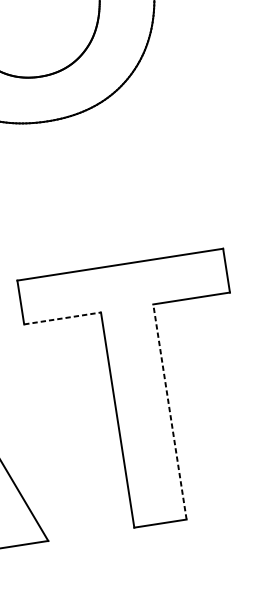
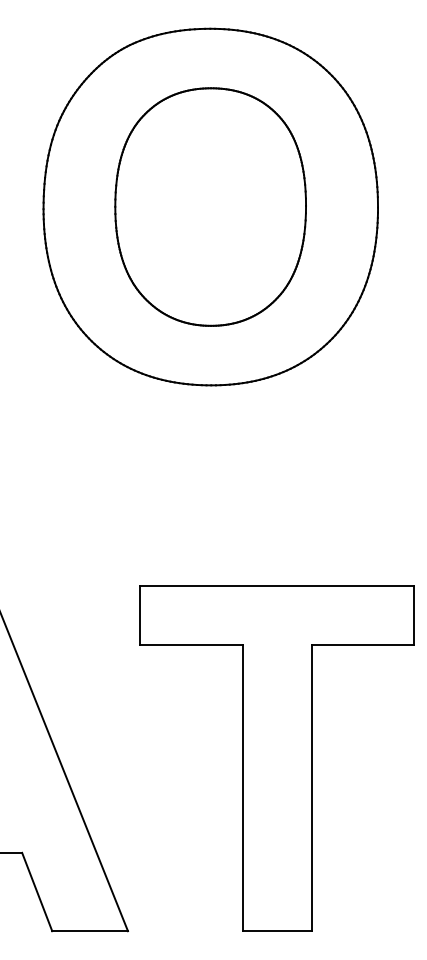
line: (62, 318) -> (191, 644), dashed -> solid
line: (170, 411) -> (312, 787), dashed -> solid

